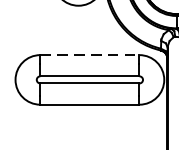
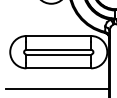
line: (91, 55) -> (59, 36), dashed -> solid
line: (87, 135) -> (57, 88), added

